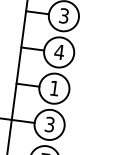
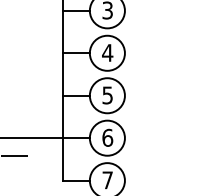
text: (54, 88) -> (107, 95), 1 -> 5
text: (49, 124) -> (107, 137), 3 -> 6

